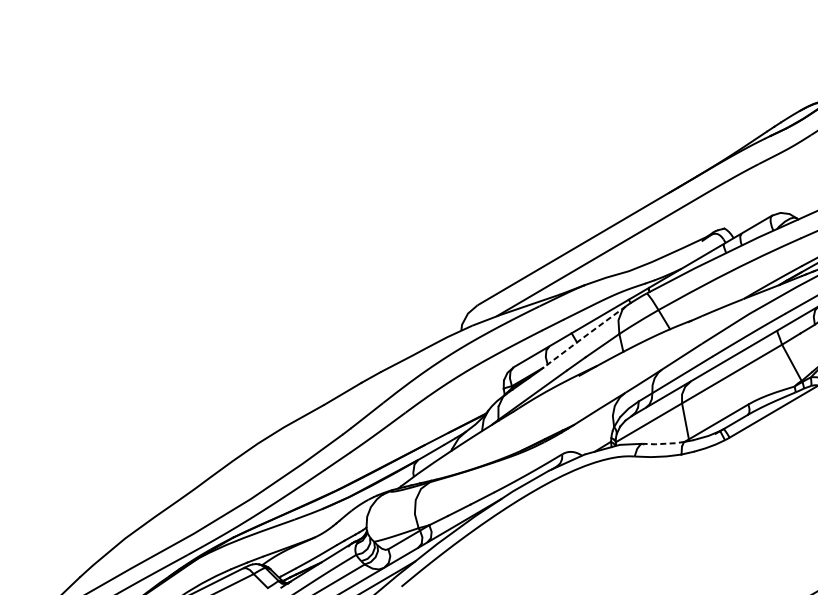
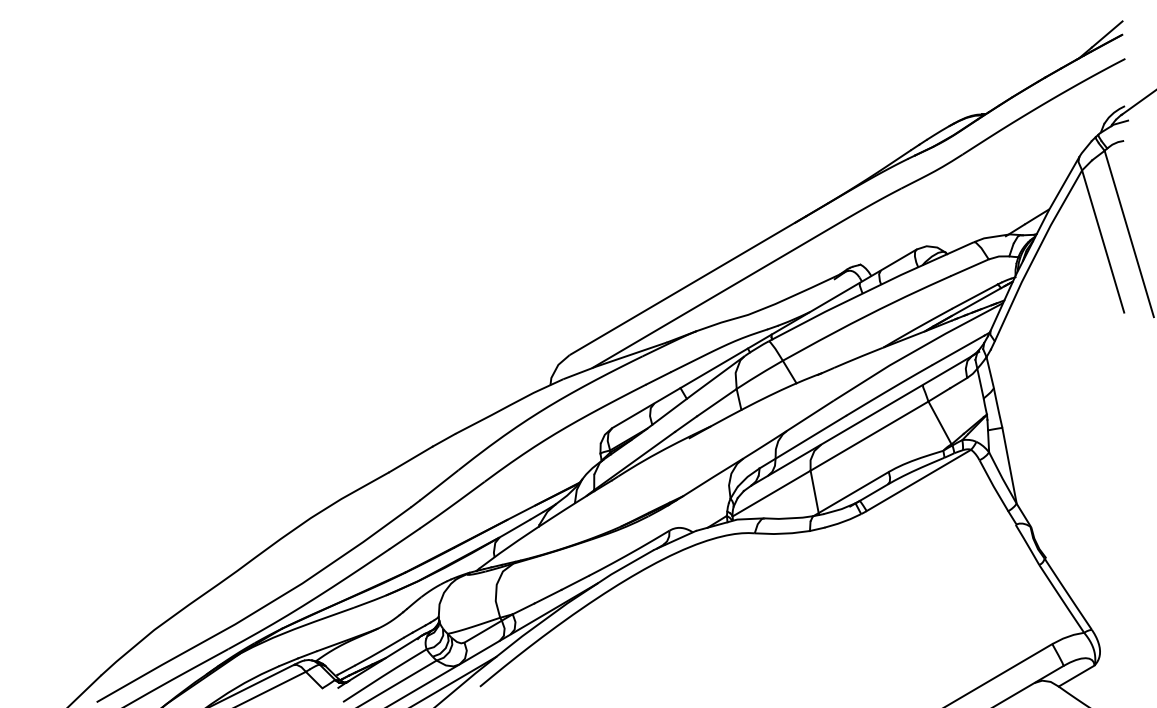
line: (582, 337) -> (693, 393), dashed -> solid
line: (663, 443) -> (788, 518), dashed -> solid

